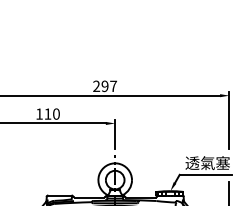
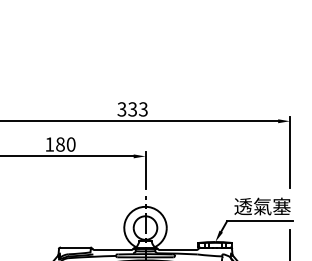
text: (105, 86) -> (133, 109), 297 -> 333
text: (47, 113) -> (59, 143), 110 -> 180

